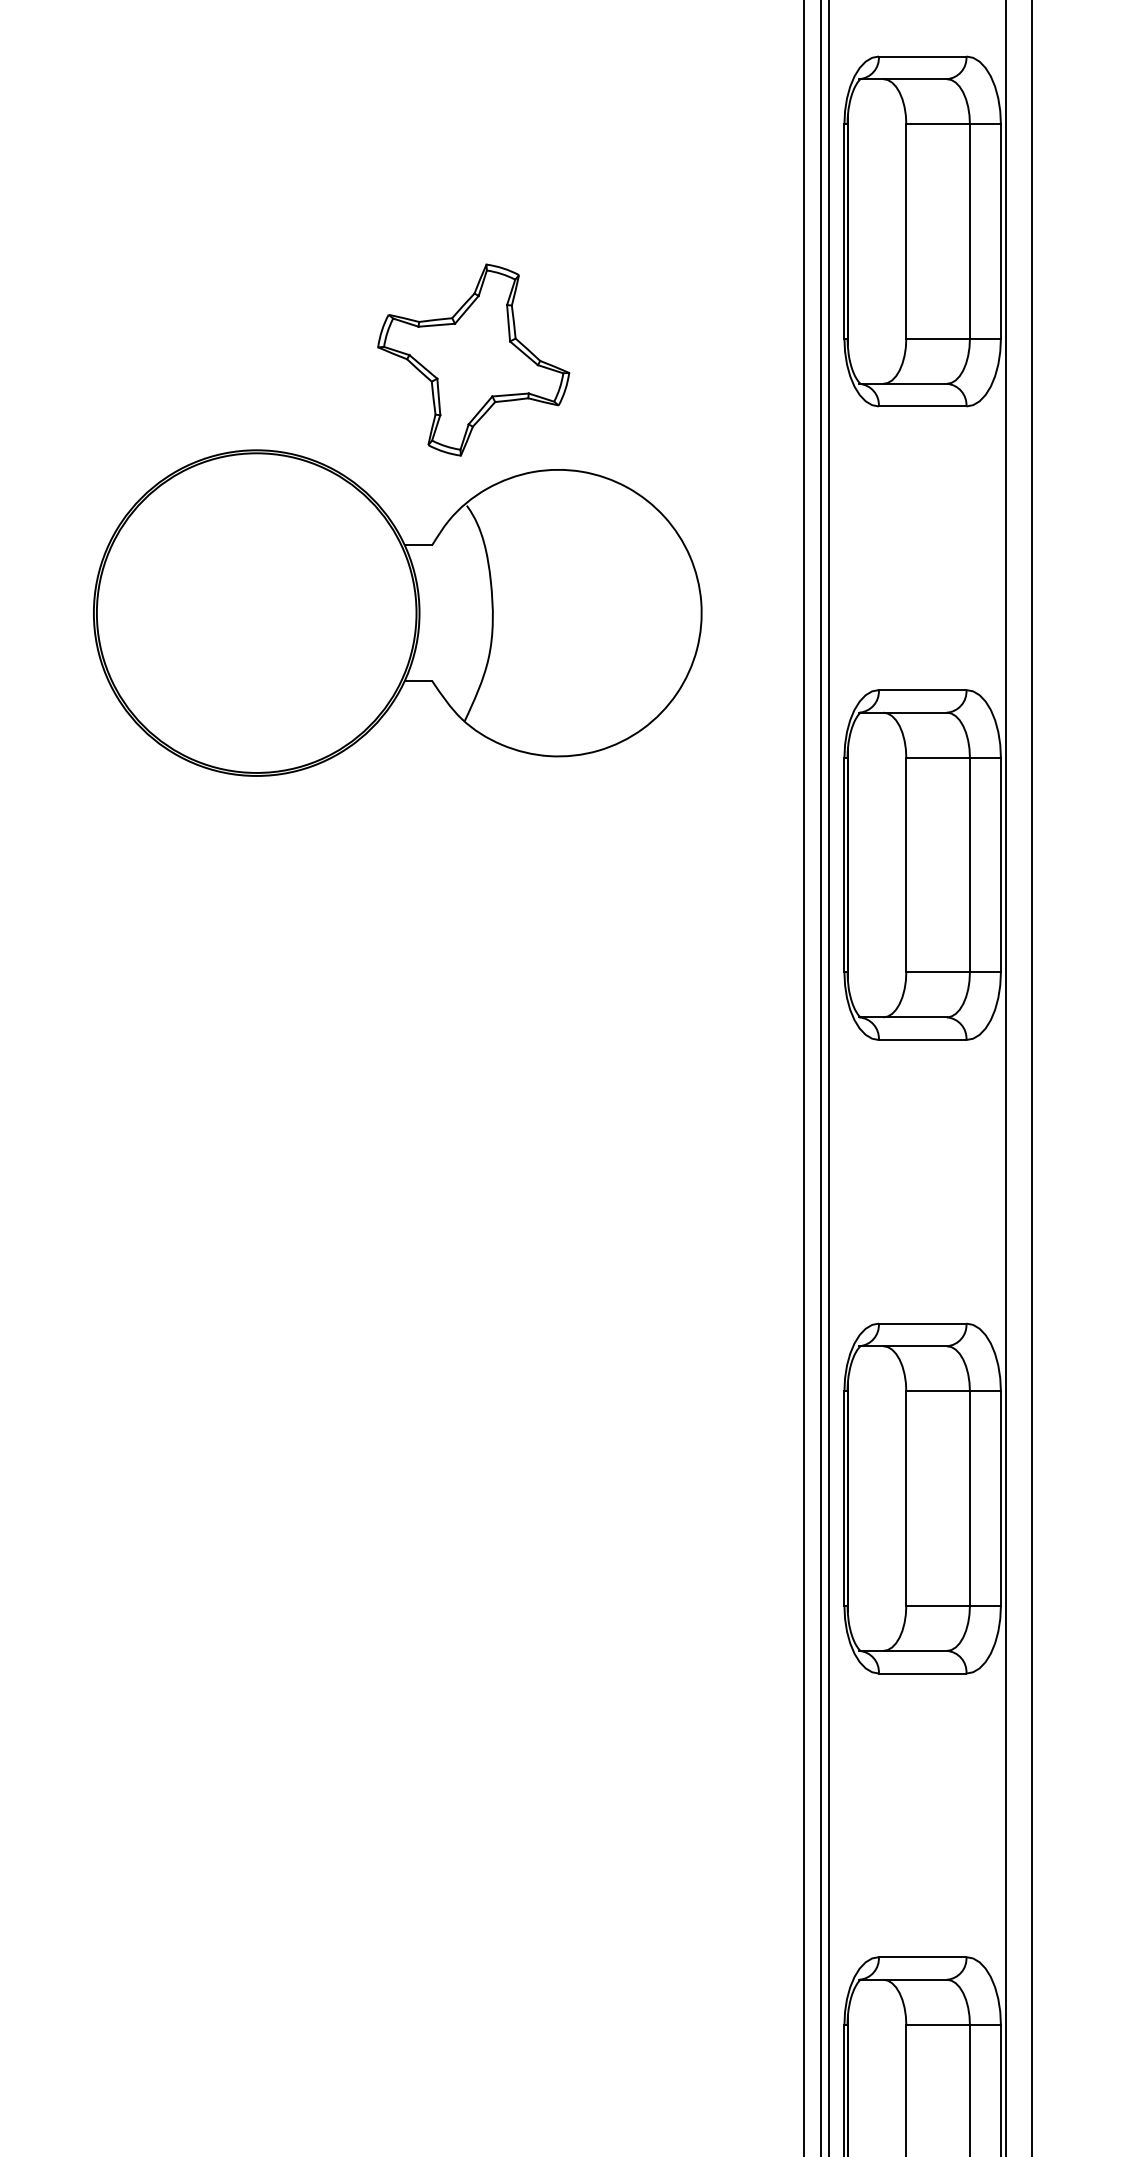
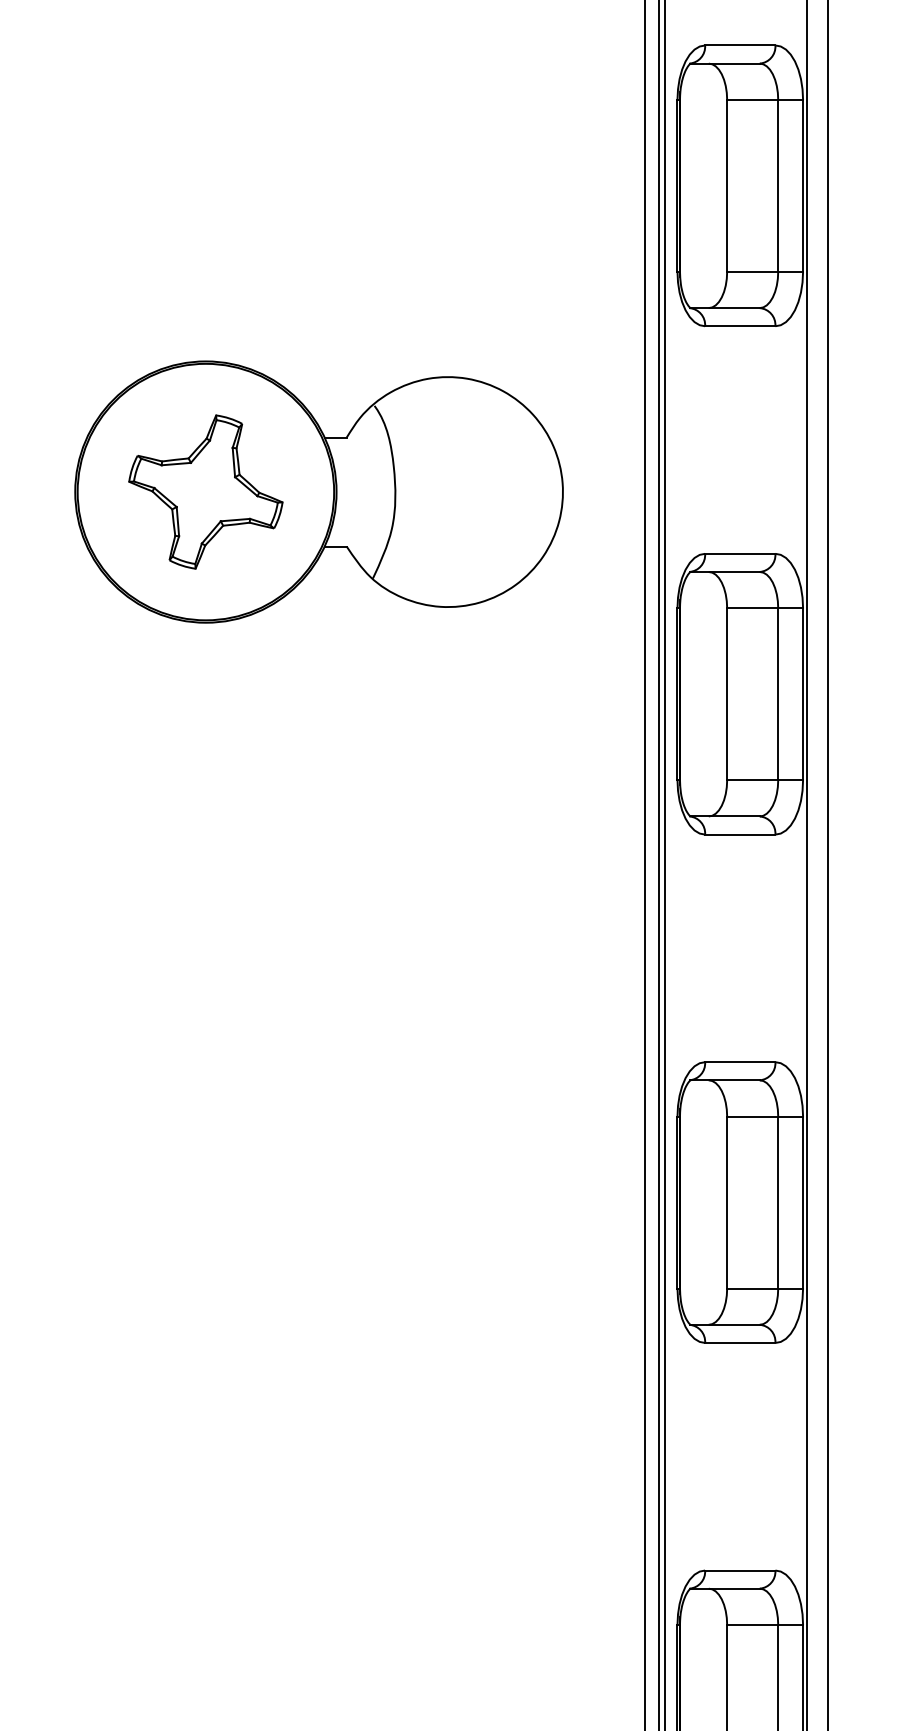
part: (473, 359) -> (205, 491), moved

